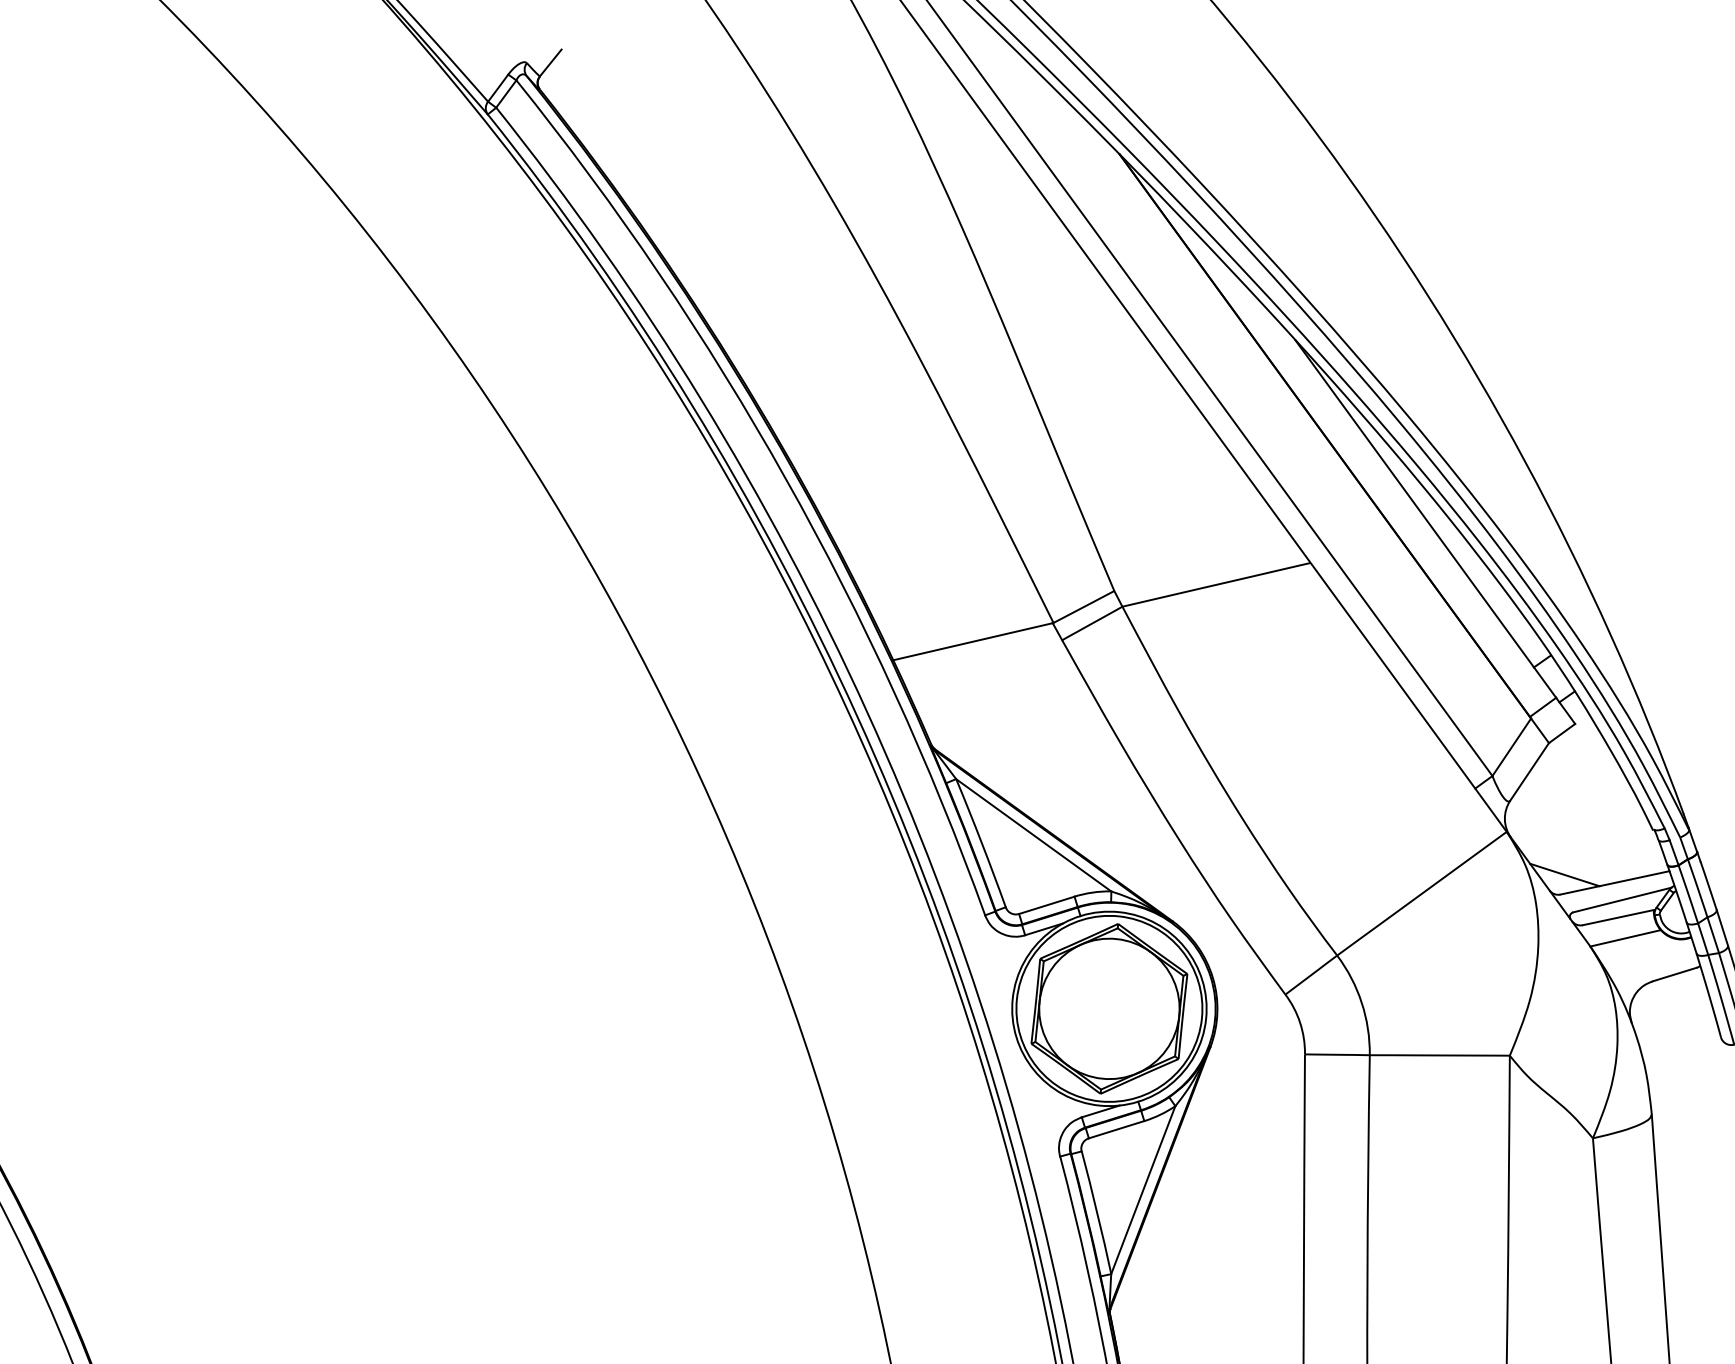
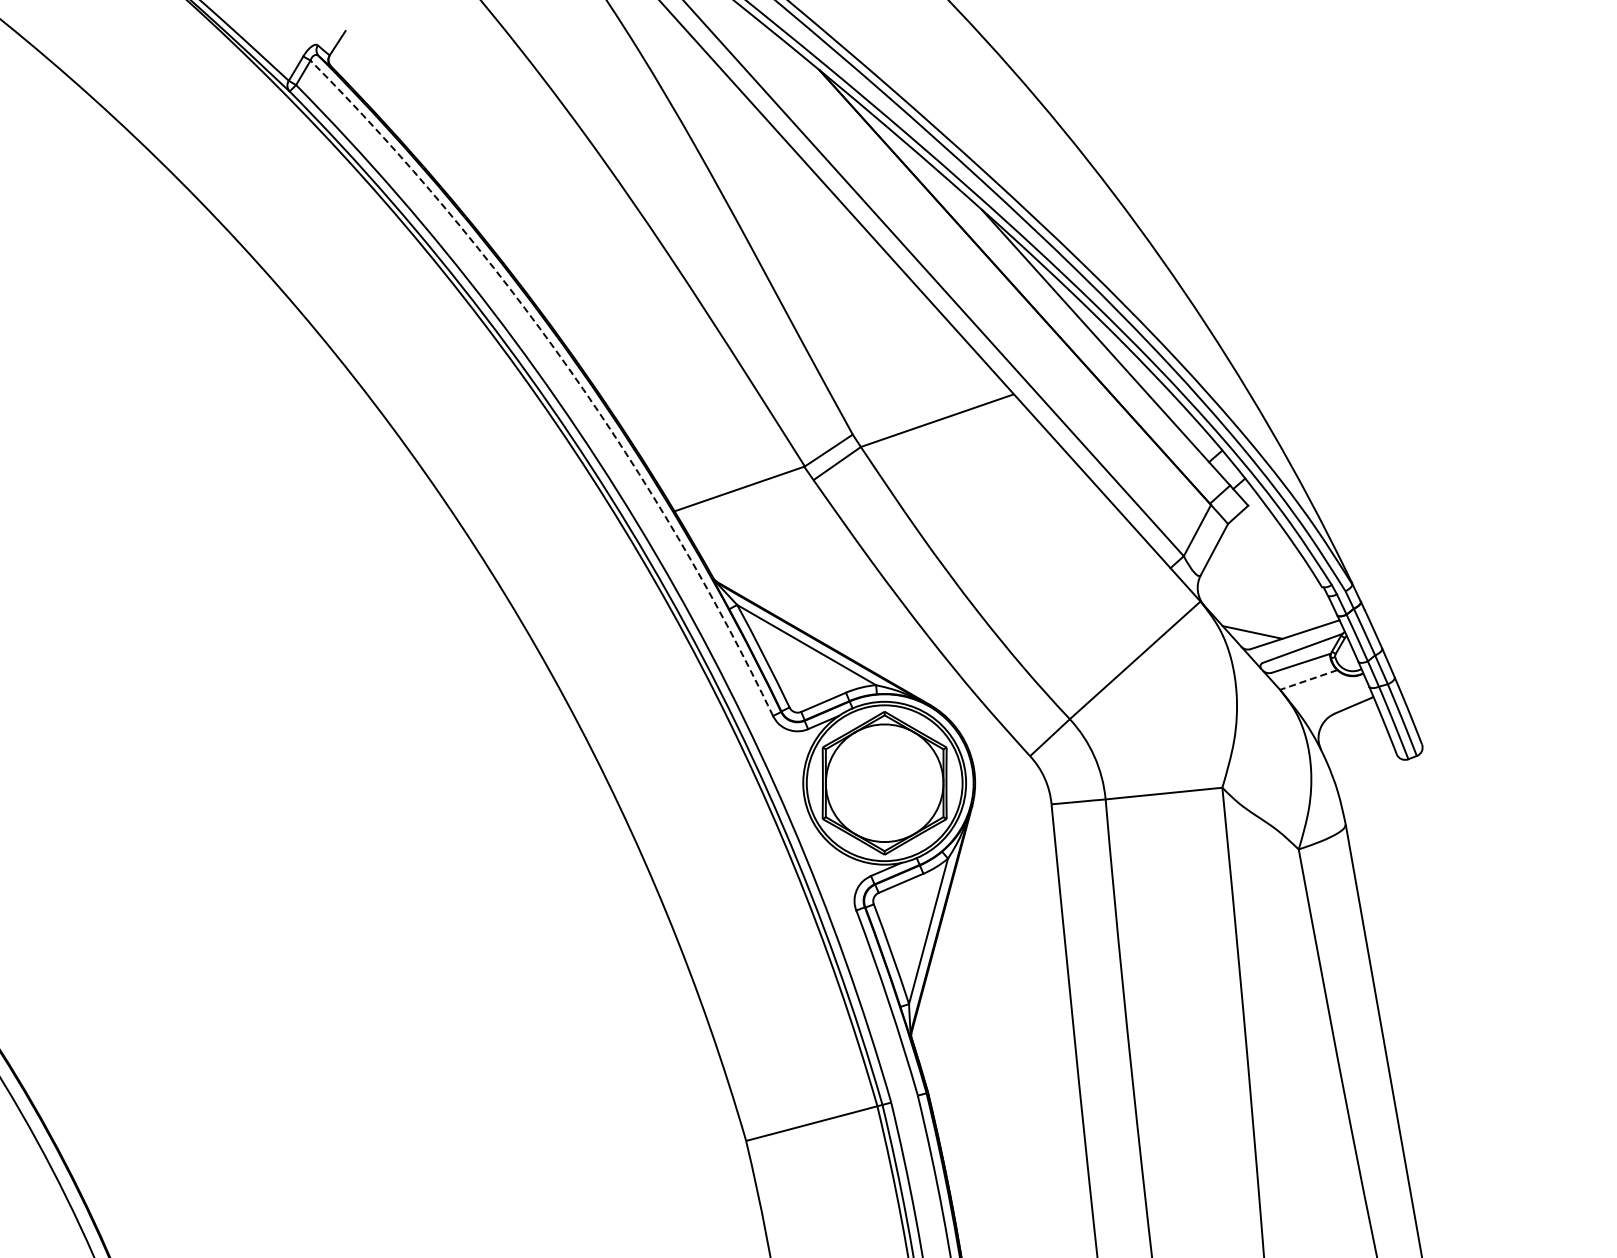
arc: (785, 478) -> (569, 369), solid -> dashed
line: (1625, 938) -> (1308, 680), solid -> dashed

